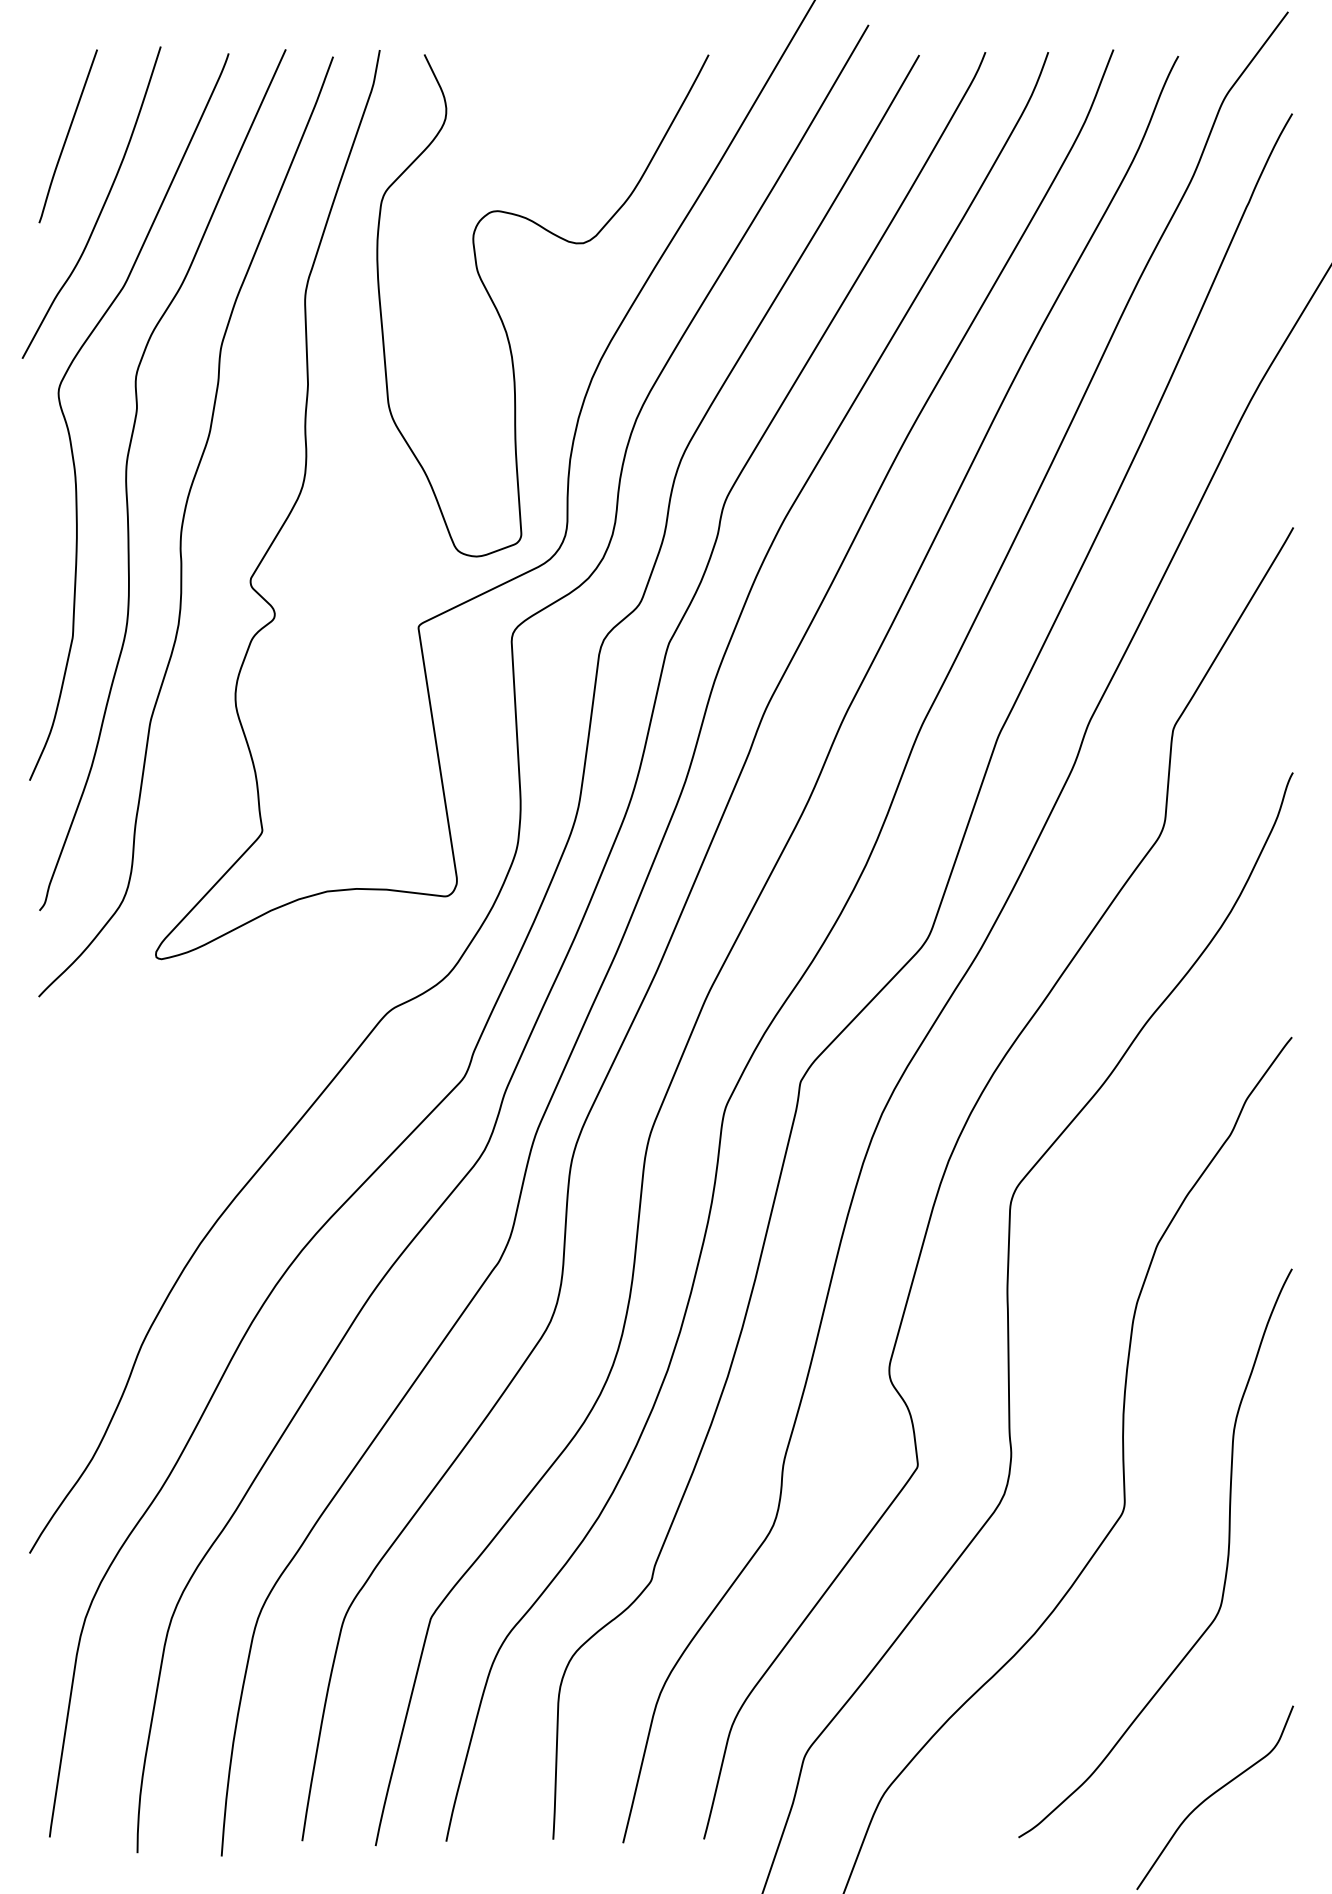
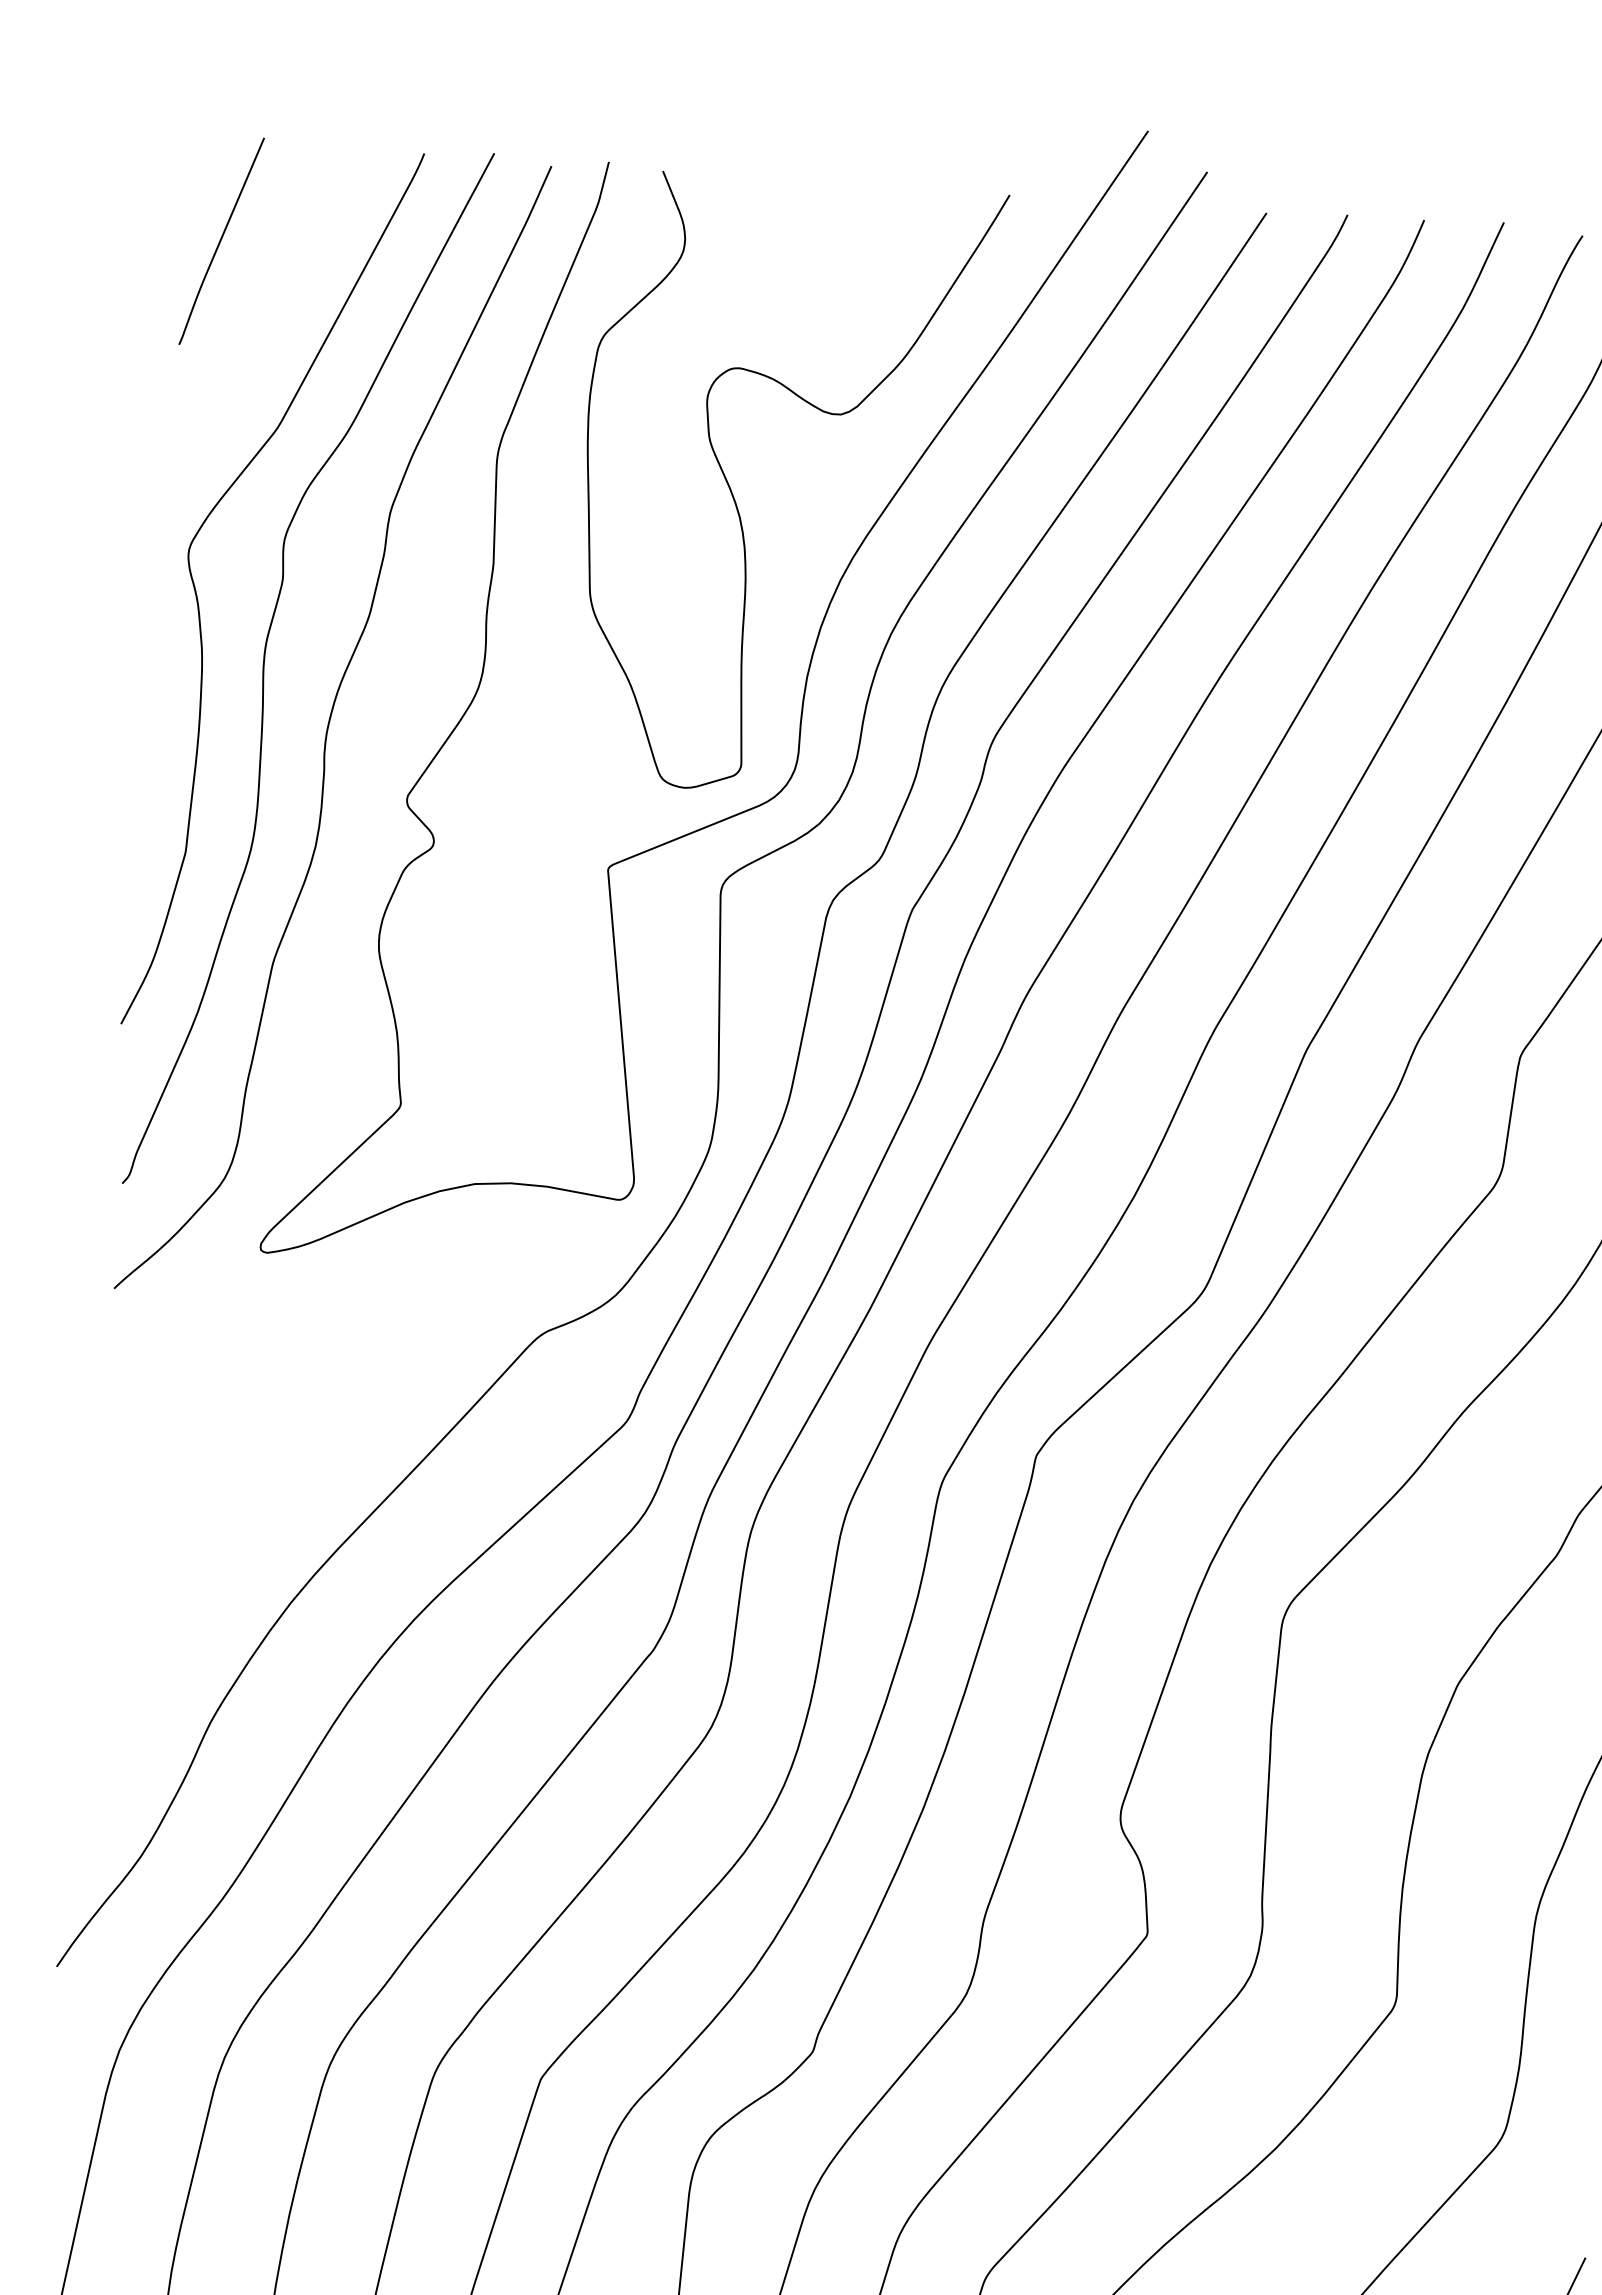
curve: (102, 205) -> (257, 328), removed

